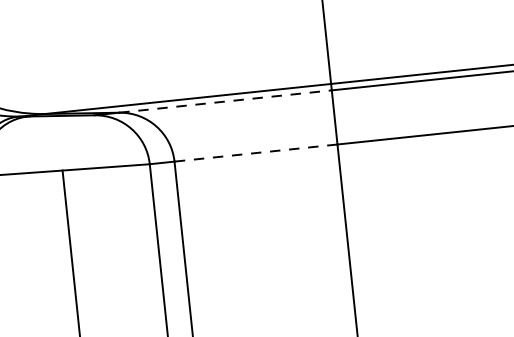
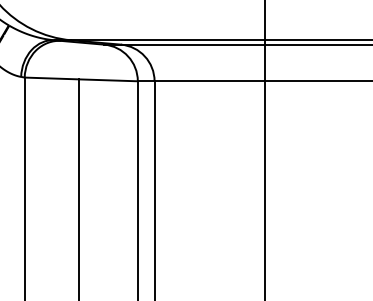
line: (224, 101) -> (192, 44), dashed -> solid
line: (255, 153) -> (209, 81), dashed -> solid

